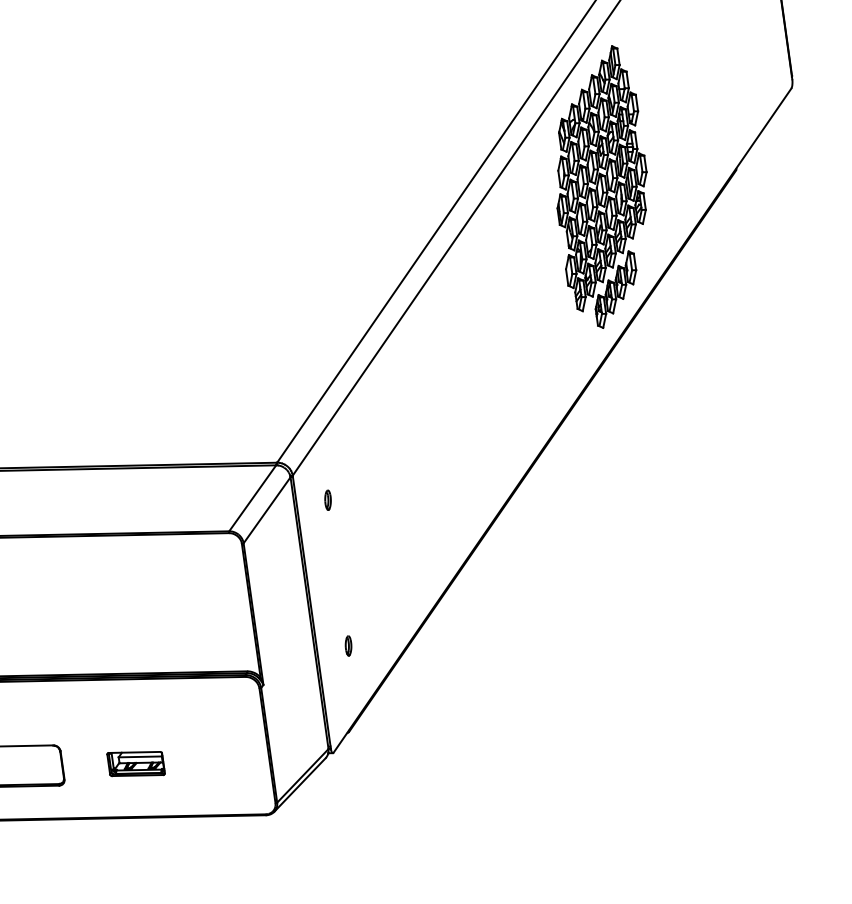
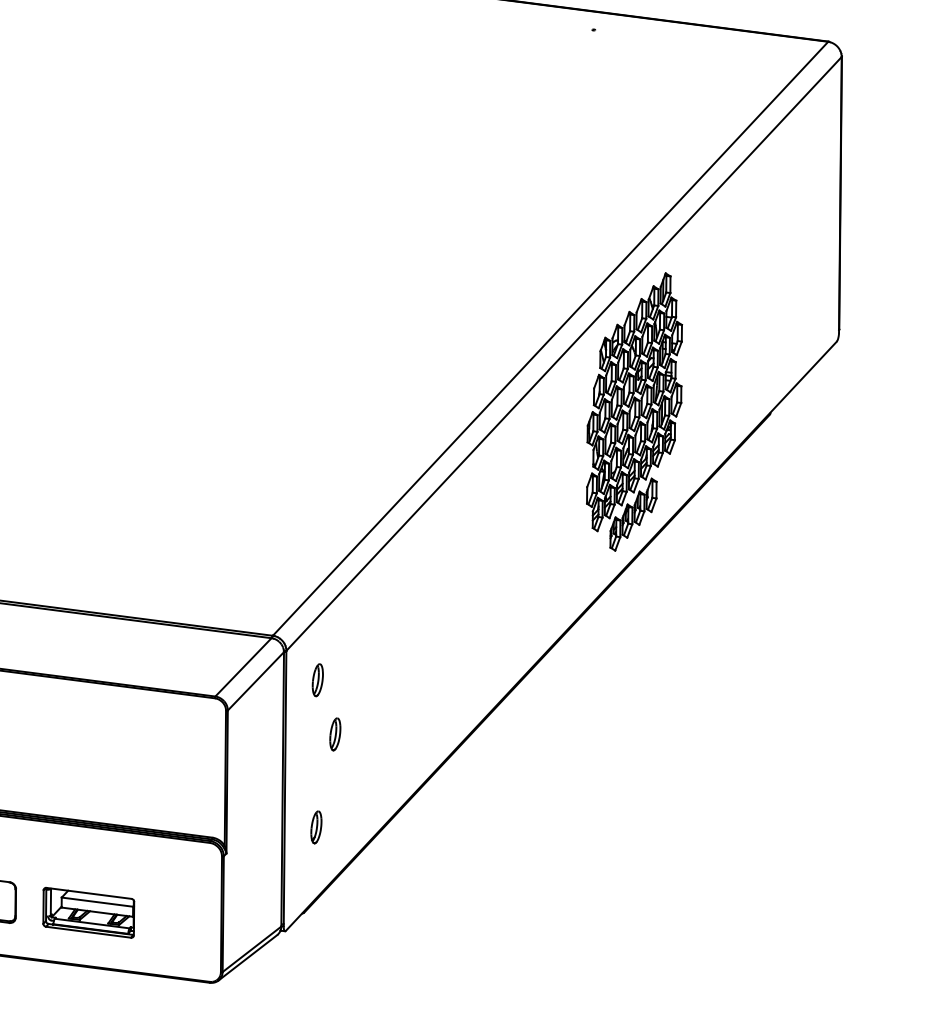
part: (327, 500) -> (317, 680), size x1.67
part: (353, 551) -> (335, 734), added
part: (348, 645) -> (316, 827), size x1.67
part: (135, 763) -> (88, 912), size x1.67

